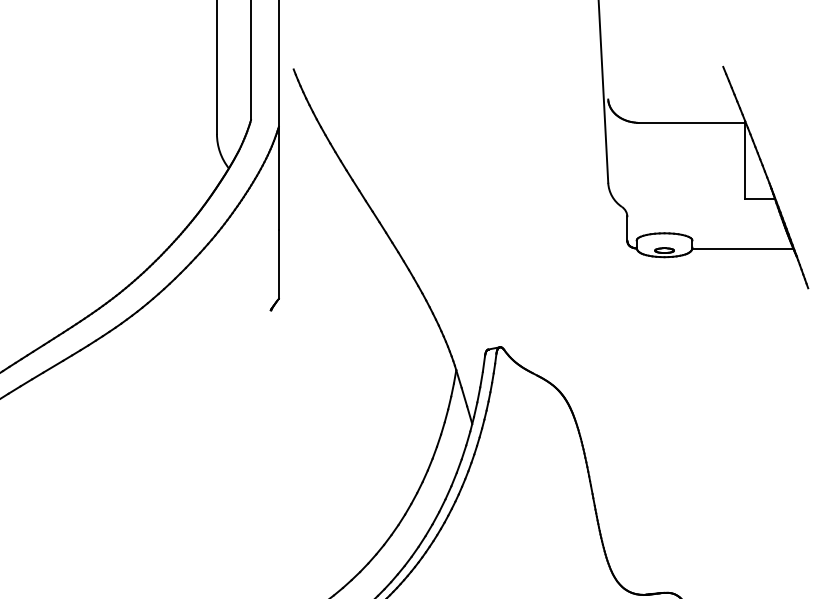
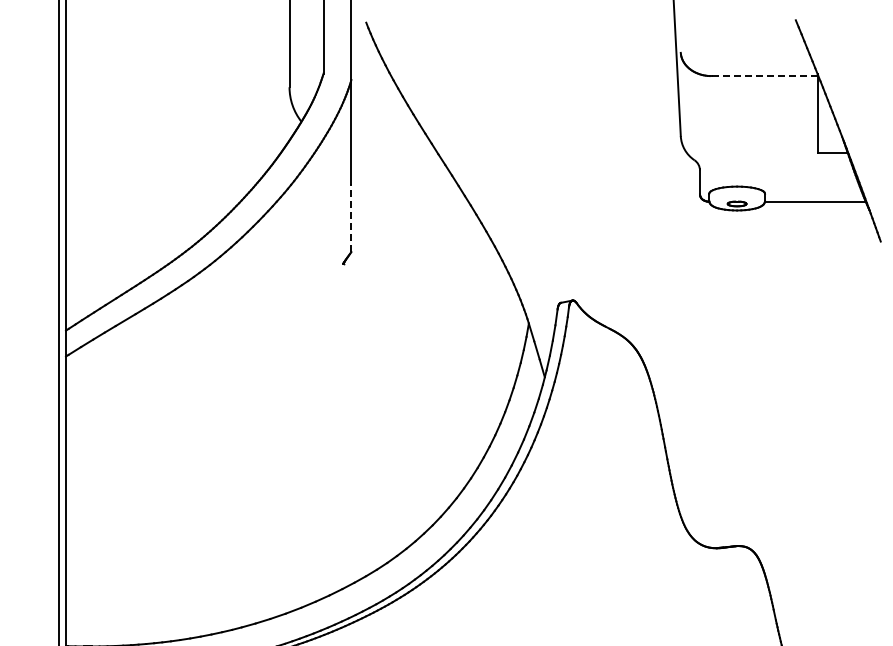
line: (691, 123) -> (764, 76), solid -> dashed
line: (278, 264) -> (351, 217), solid -> dashed

